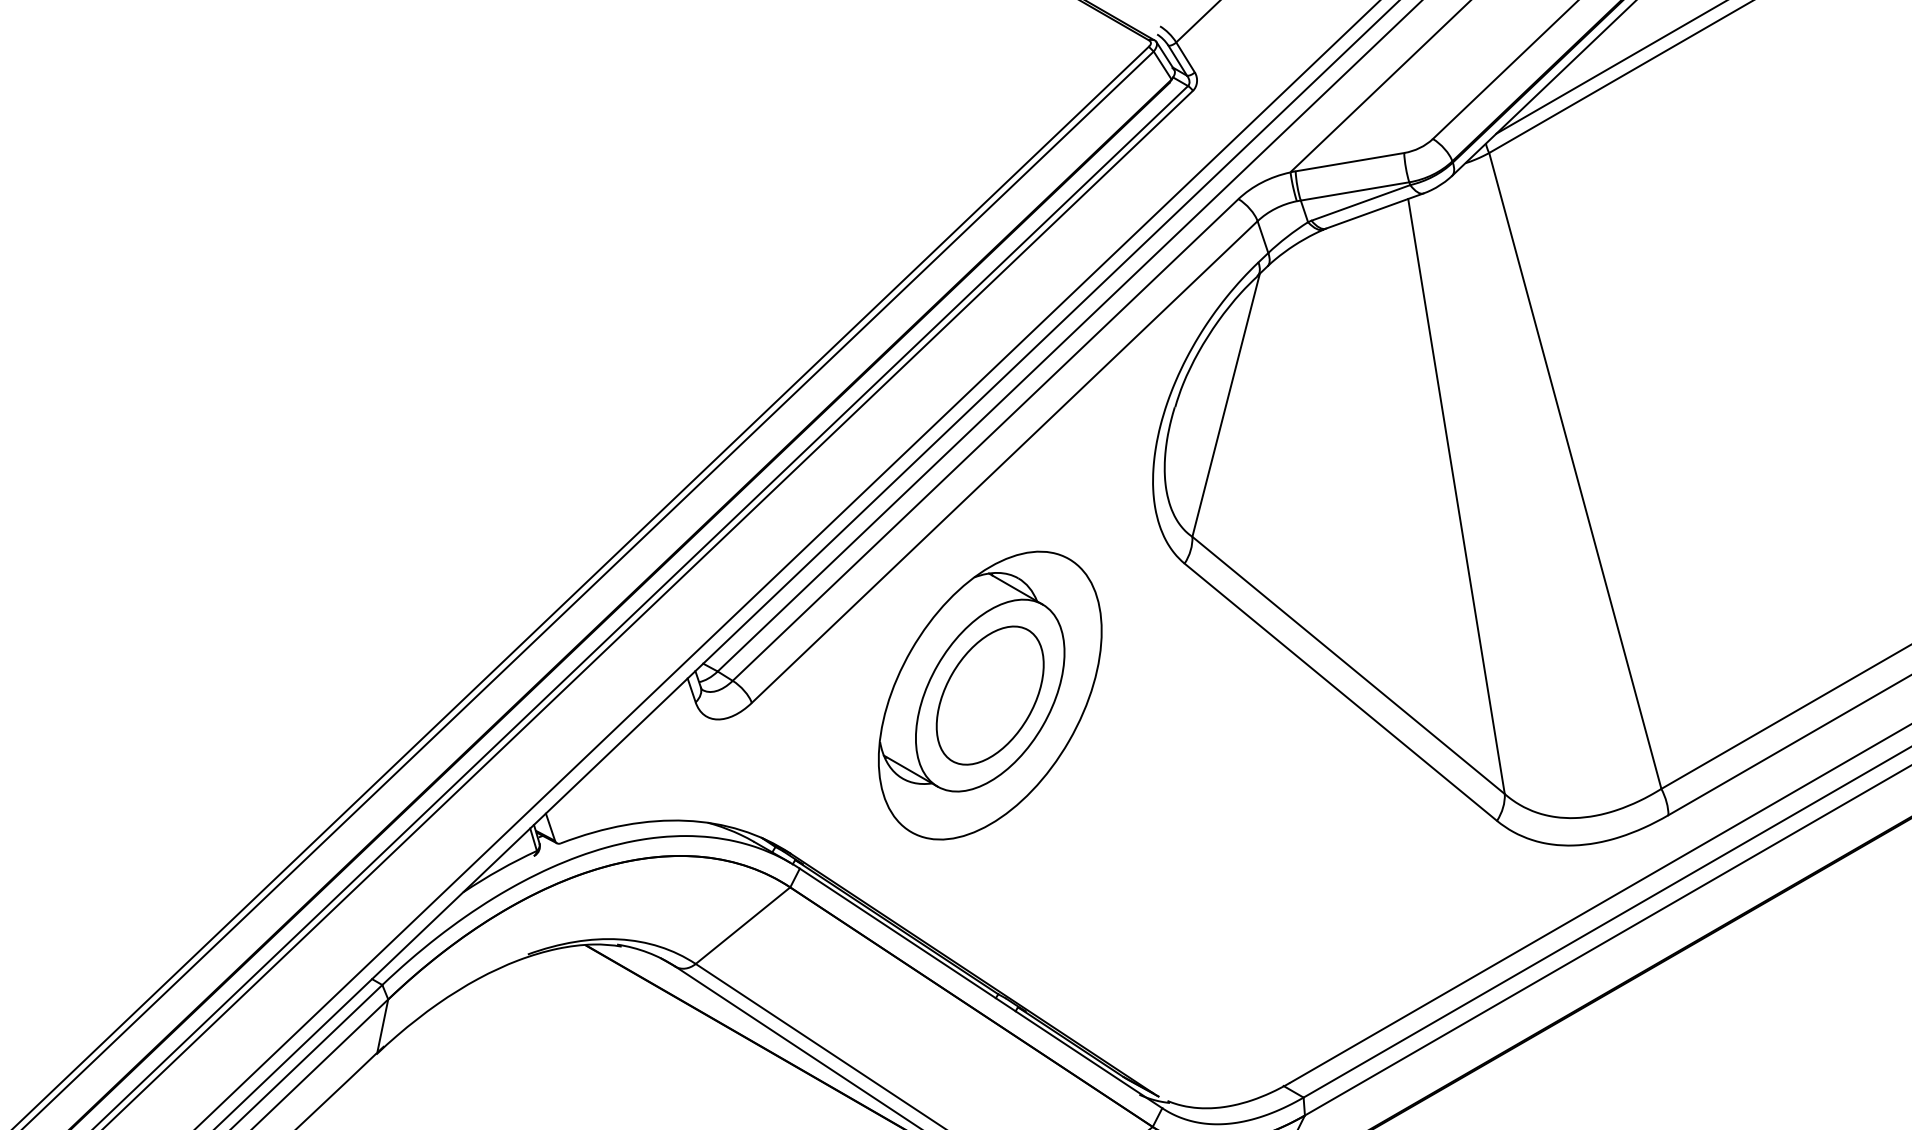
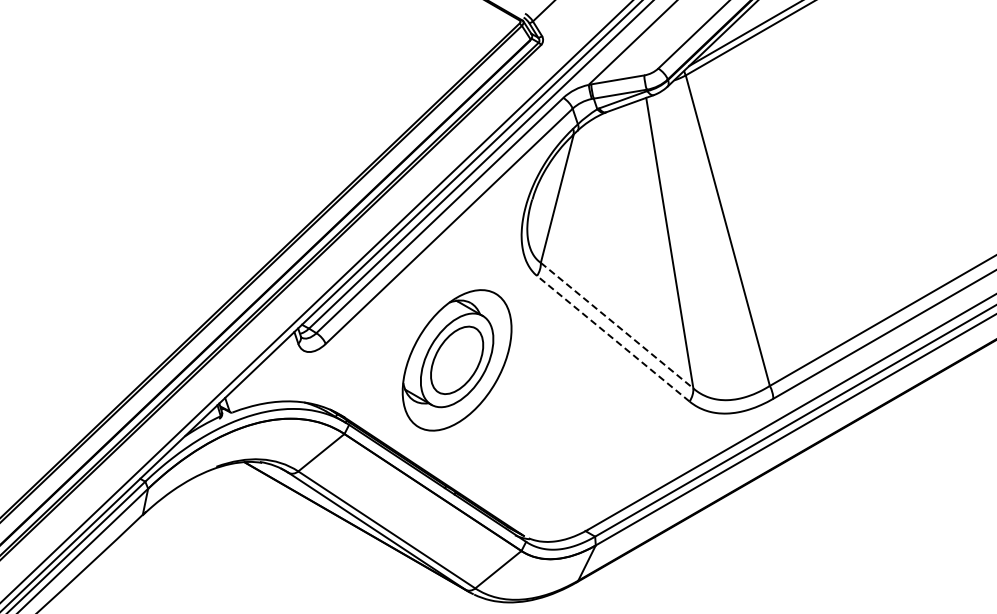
line: (1349, 665) -> (617, 325), solid -> dashed
line: (1341, 691) -> (613, 338), solid -> dashed
part: (988, 695) -> (456, 360), moved

